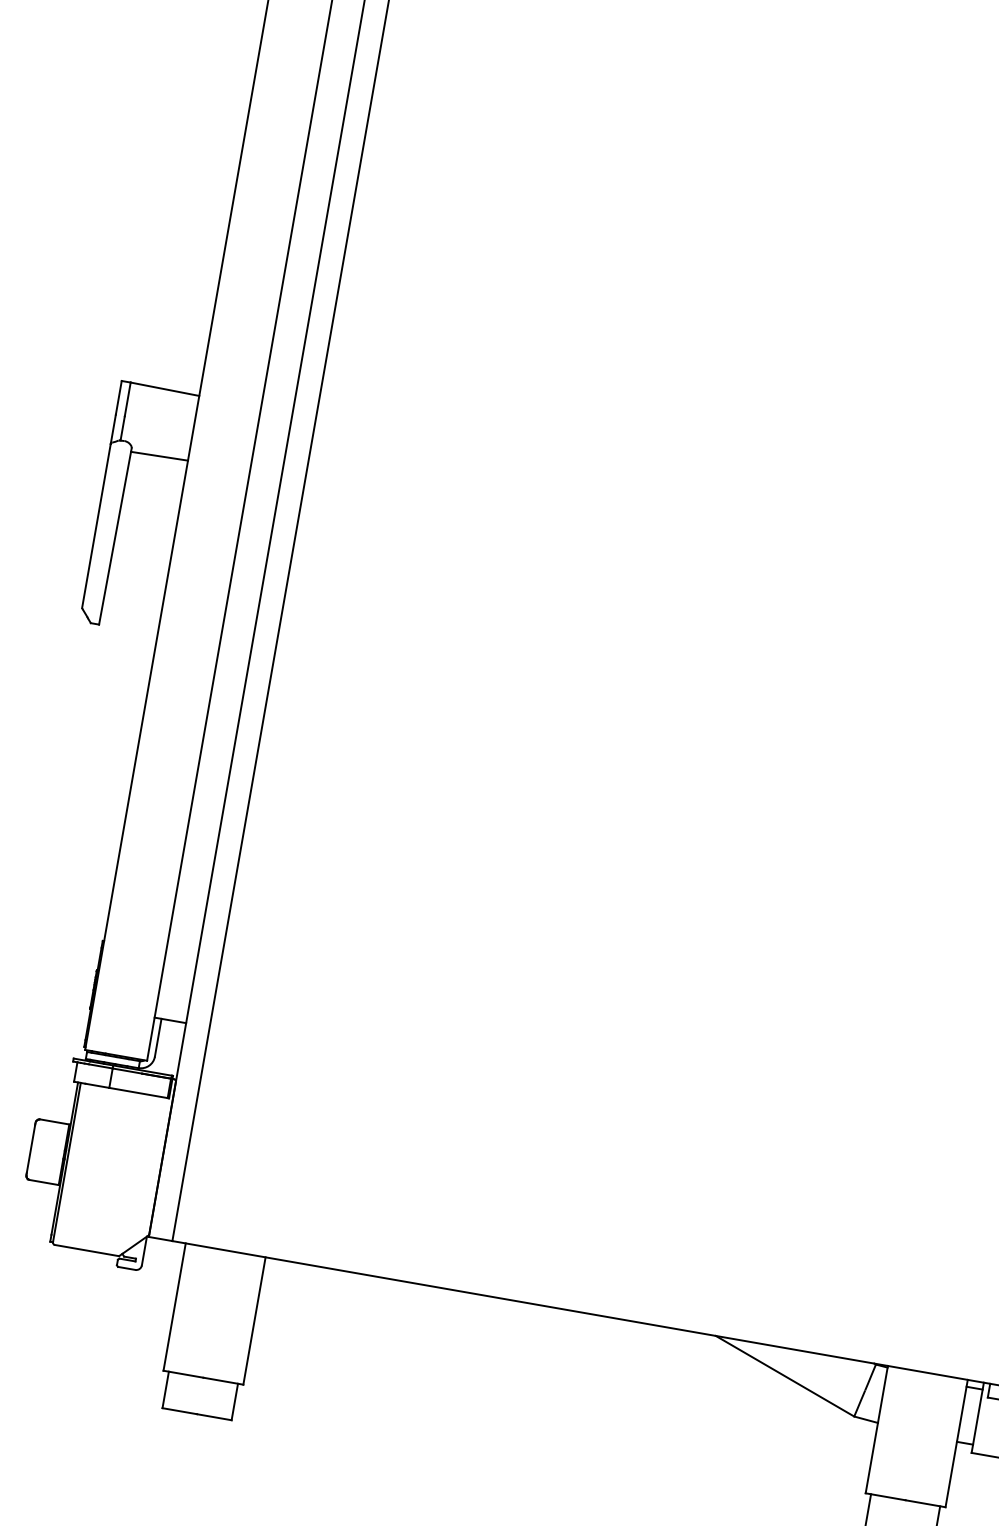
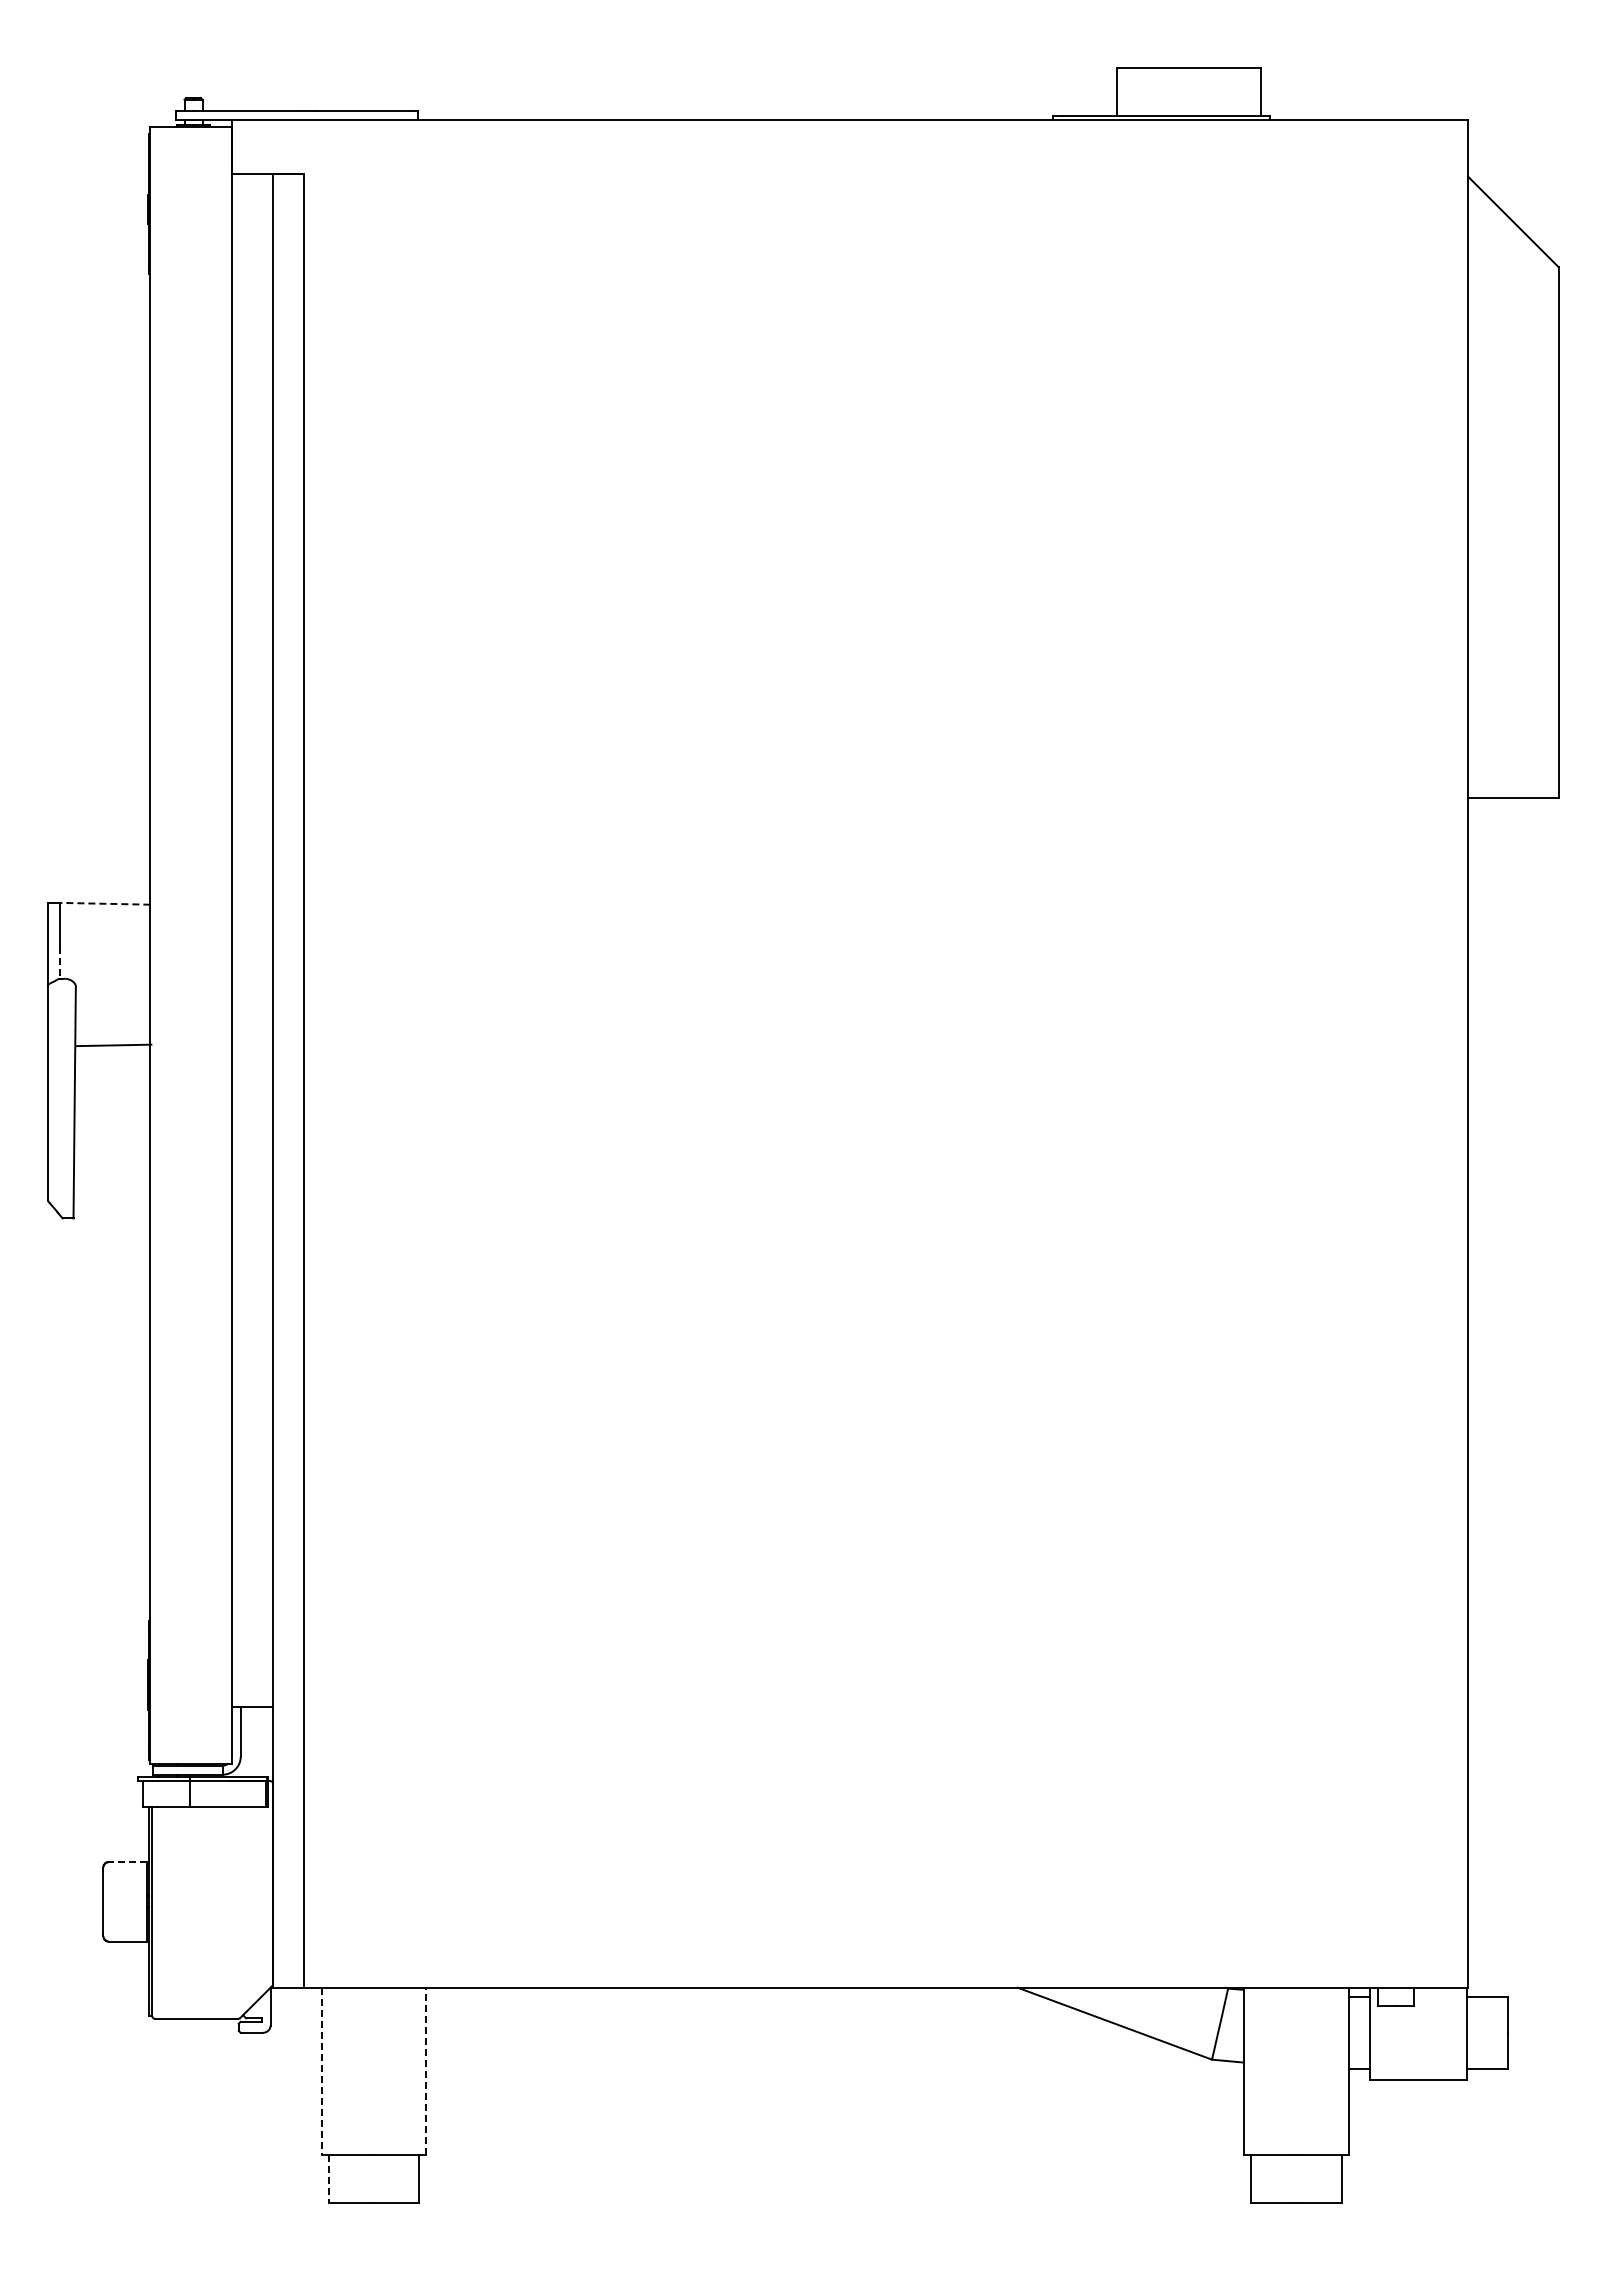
line: (164, 388) -> (104, 903), solid -> dashed
line: (122, 428) -> (59, 963), solid -> dashed
line: (159, 456) -> (113, 1045), moved
line: (54, 1122) -> (127, 1862), solid -> dashed
line: (174, 1307) -> (321, 2071), solid -> dashed
line: (254, 1321) -> (426, 2071), solid -> dashed
line: (165, 1389) -> (328, 2178), solid -> dashed

